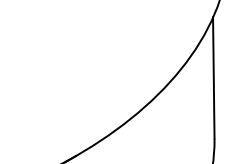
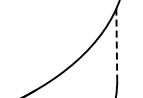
line: (213, 78) -> (116, 44), solid -> dashed

